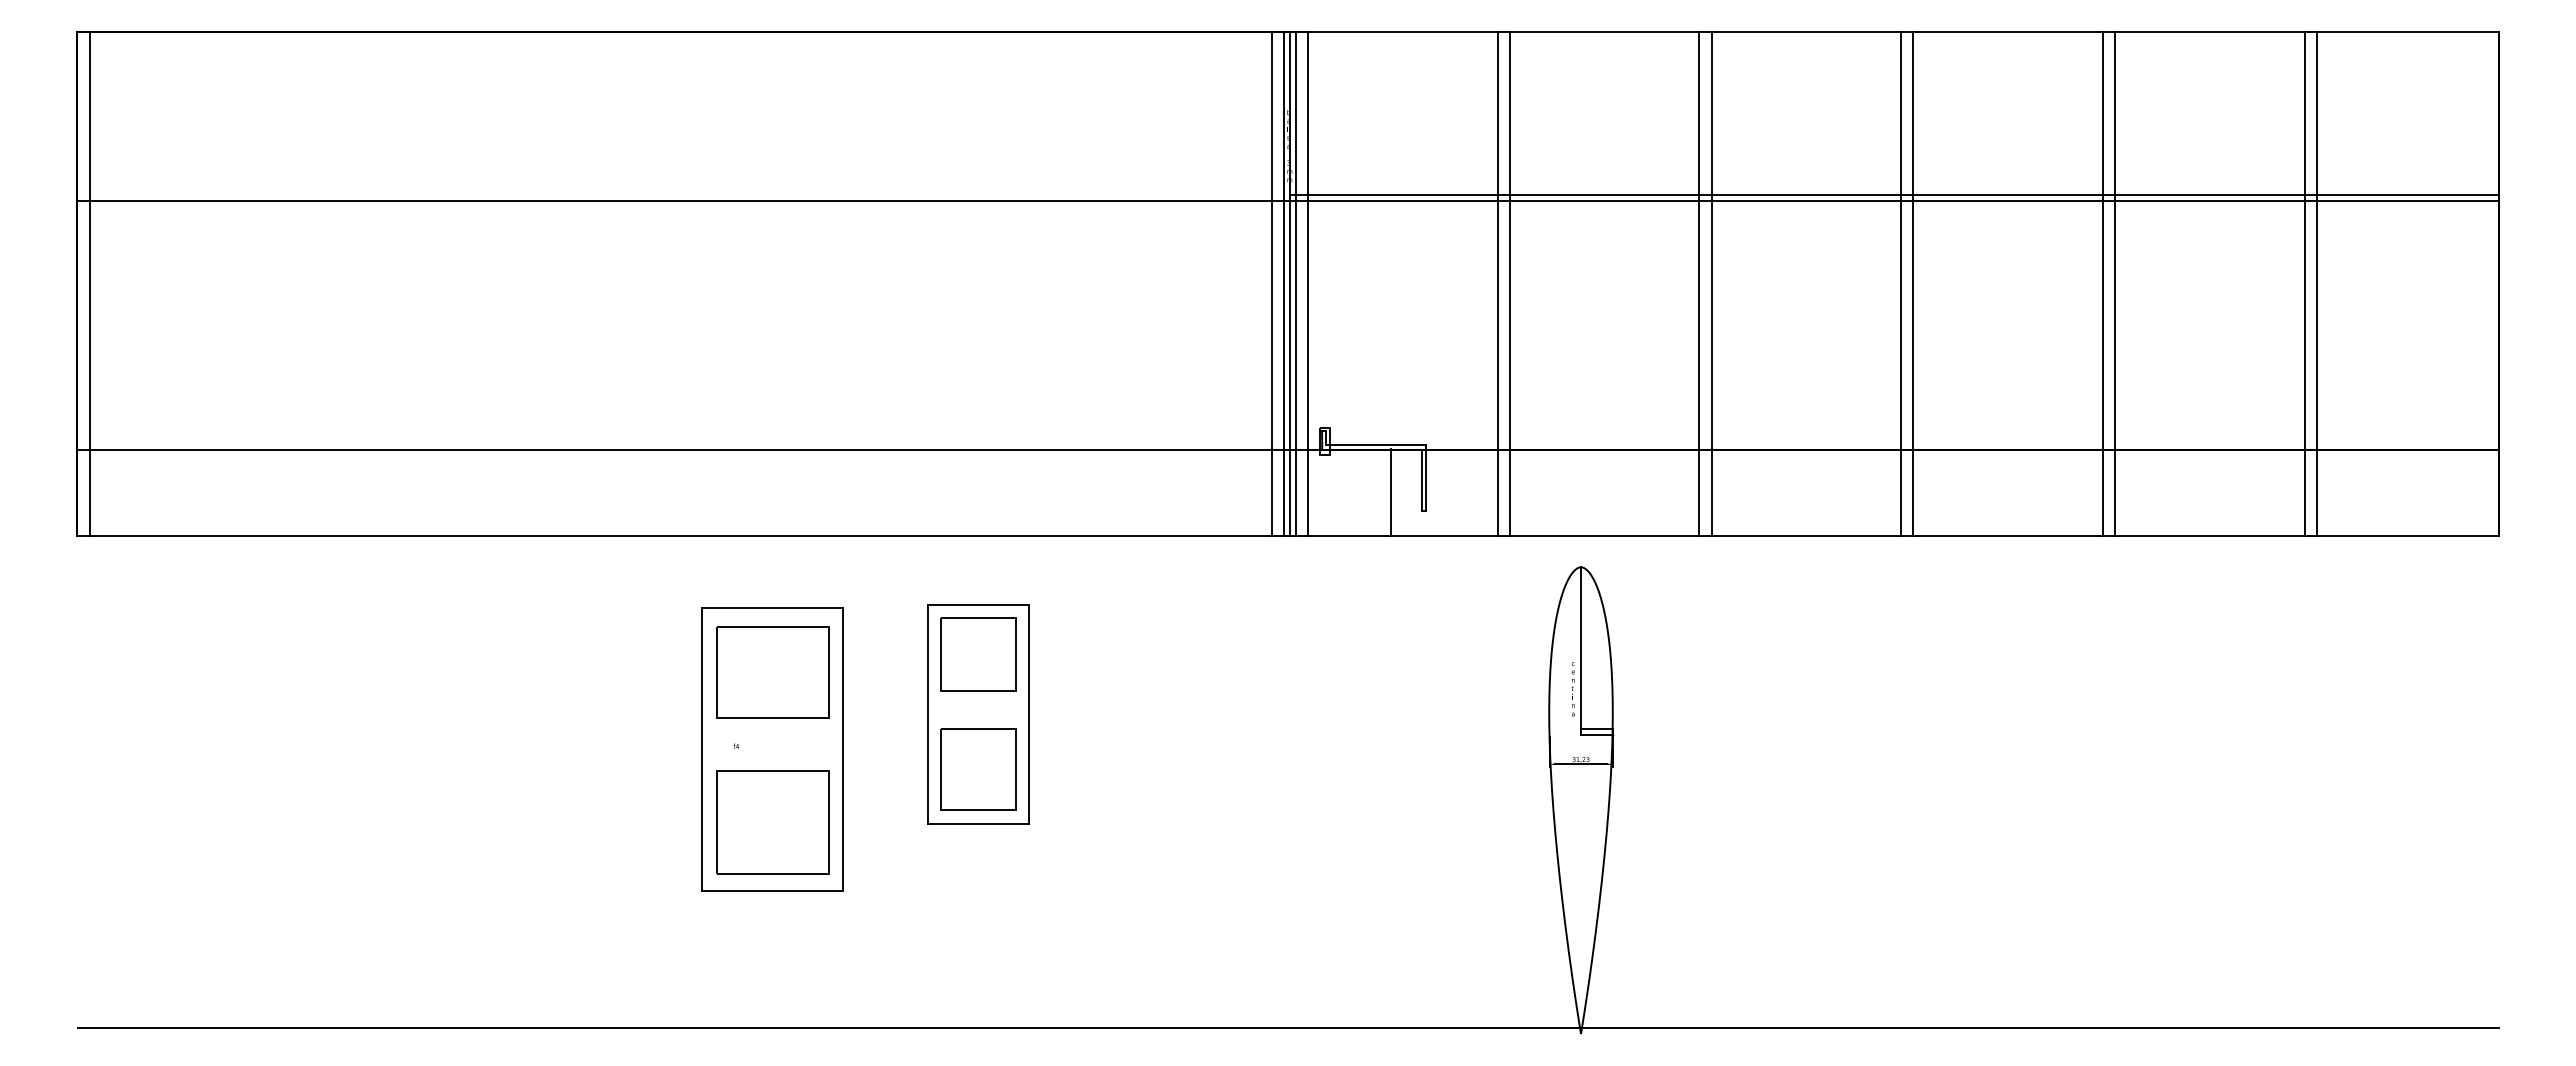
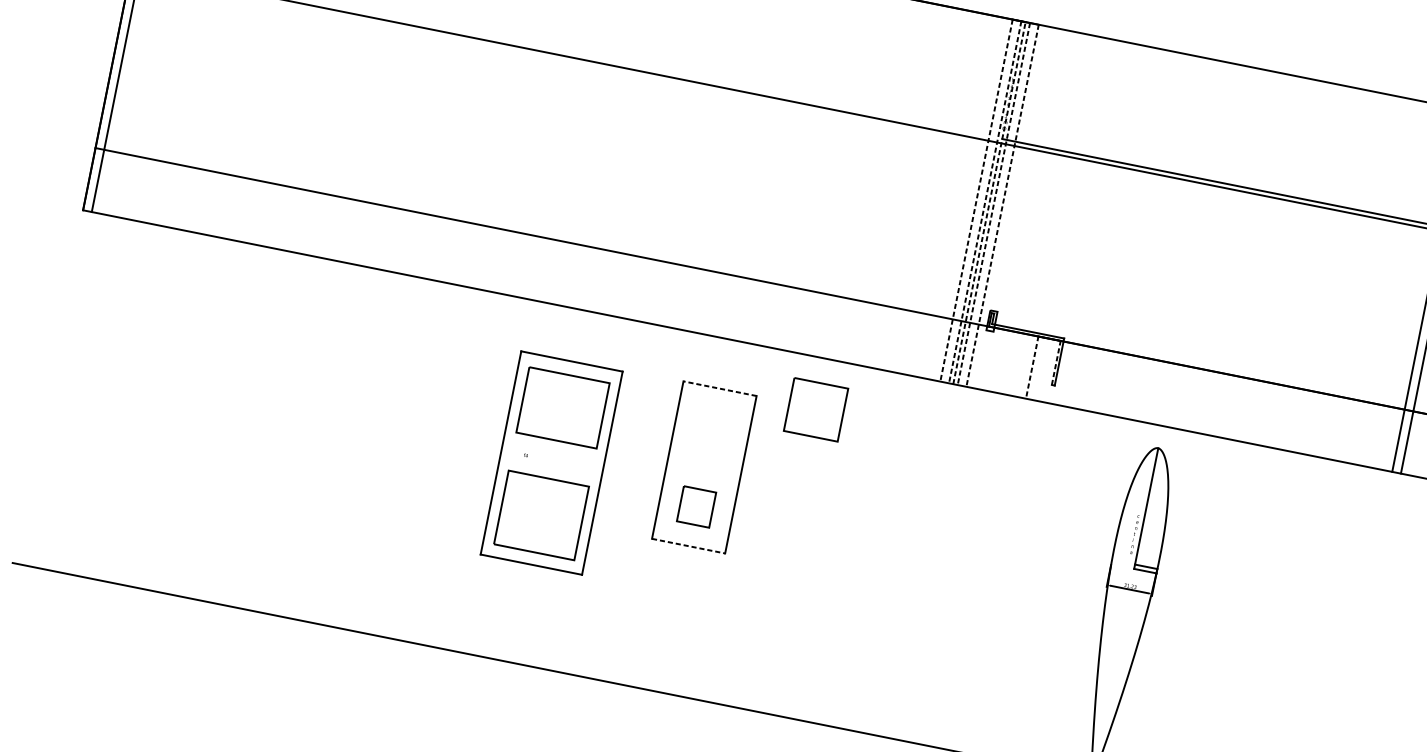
line: (1289, 283) -> (989, 202), solid -> dashed
line: (1271, 284) -> (976, 200), solid -> dashed
line: (1283, 284) -> (984, 202), solid -> dashed
line: (1295, 284) -> (993, 204), solid -> dashed
line: (1307, 284) -> (1002, 205), solid -> dashed
line: (1497, 284) -> (1138, 233), removed
line: (1509, 284) -> (1147, 234), removed
line: (1699, 284) -> (1283, 262), removed
line: (1711, 284) -> (1292, 263), removed
line: (1421, 480) -> (1055, 363), solid -> dashed
line: (1390, 493) -> (1031, 367), solid -> dashed
line: (978, 604) -> (720, 388), solid -> dashed
part: (978, 654) -> (815, 409), moved
part: (978, 769) -> (696, 506), size x0.6
line: (978, 824) -> (688, 546), solid -> dashed

